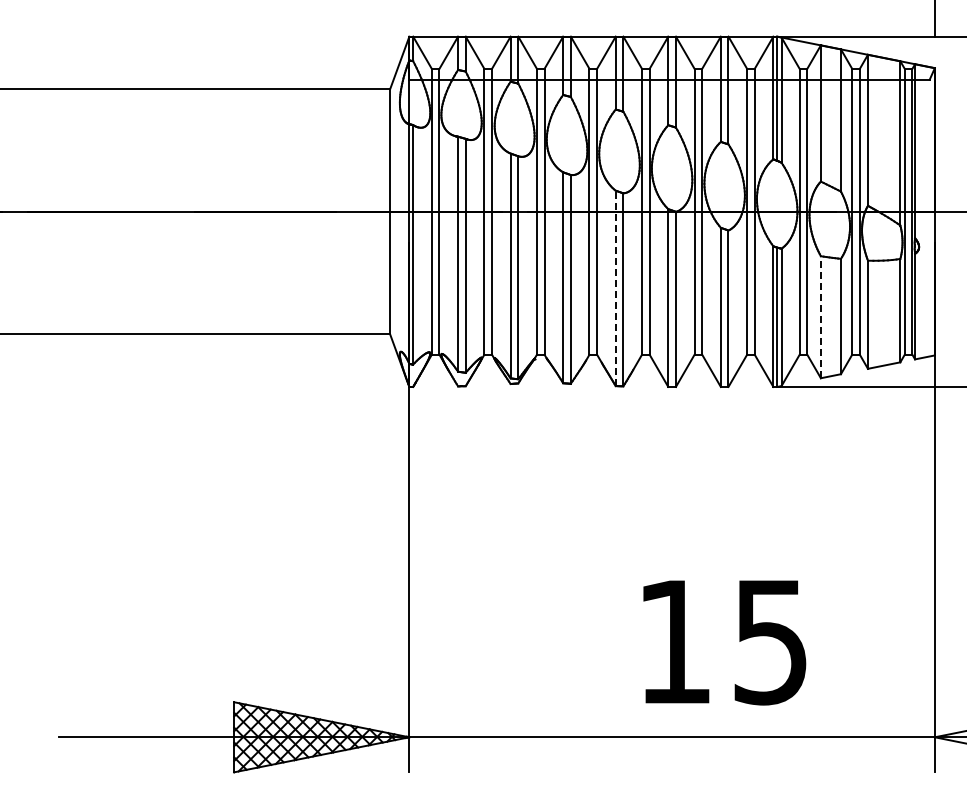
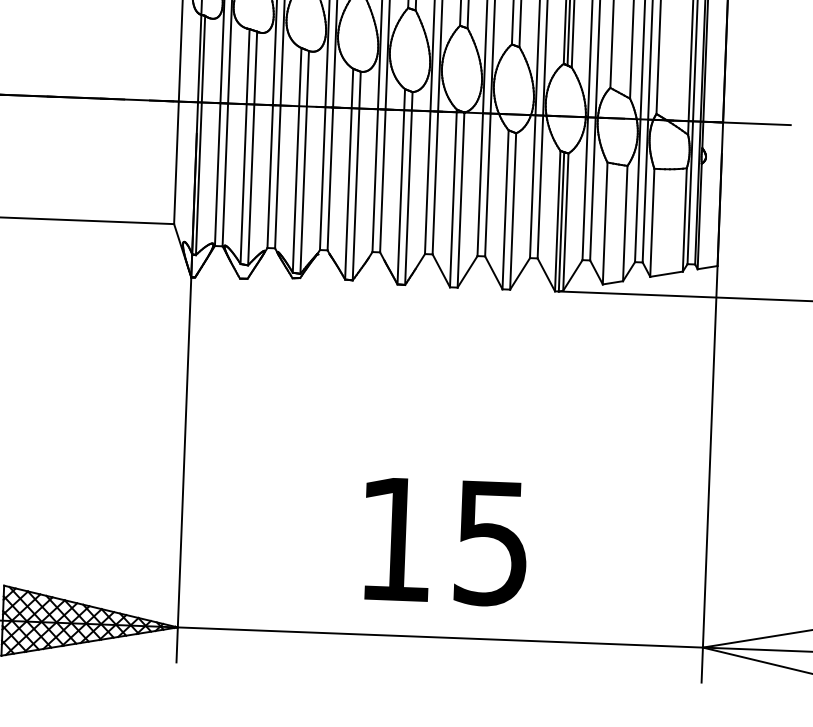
line: (615, 288) -> (401, 186), dashed -> solid
line: (820, 316) -> (604, 222), dashed -> solid
text: (724, 642) -> (445, 541), moved

